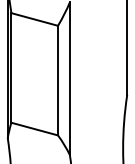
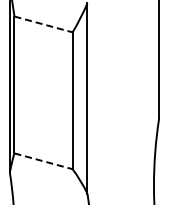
line: (35, 19) -> (44, 24), solid -> dashed
line: (35, 129) -> (44, 161), solid -> dashed

